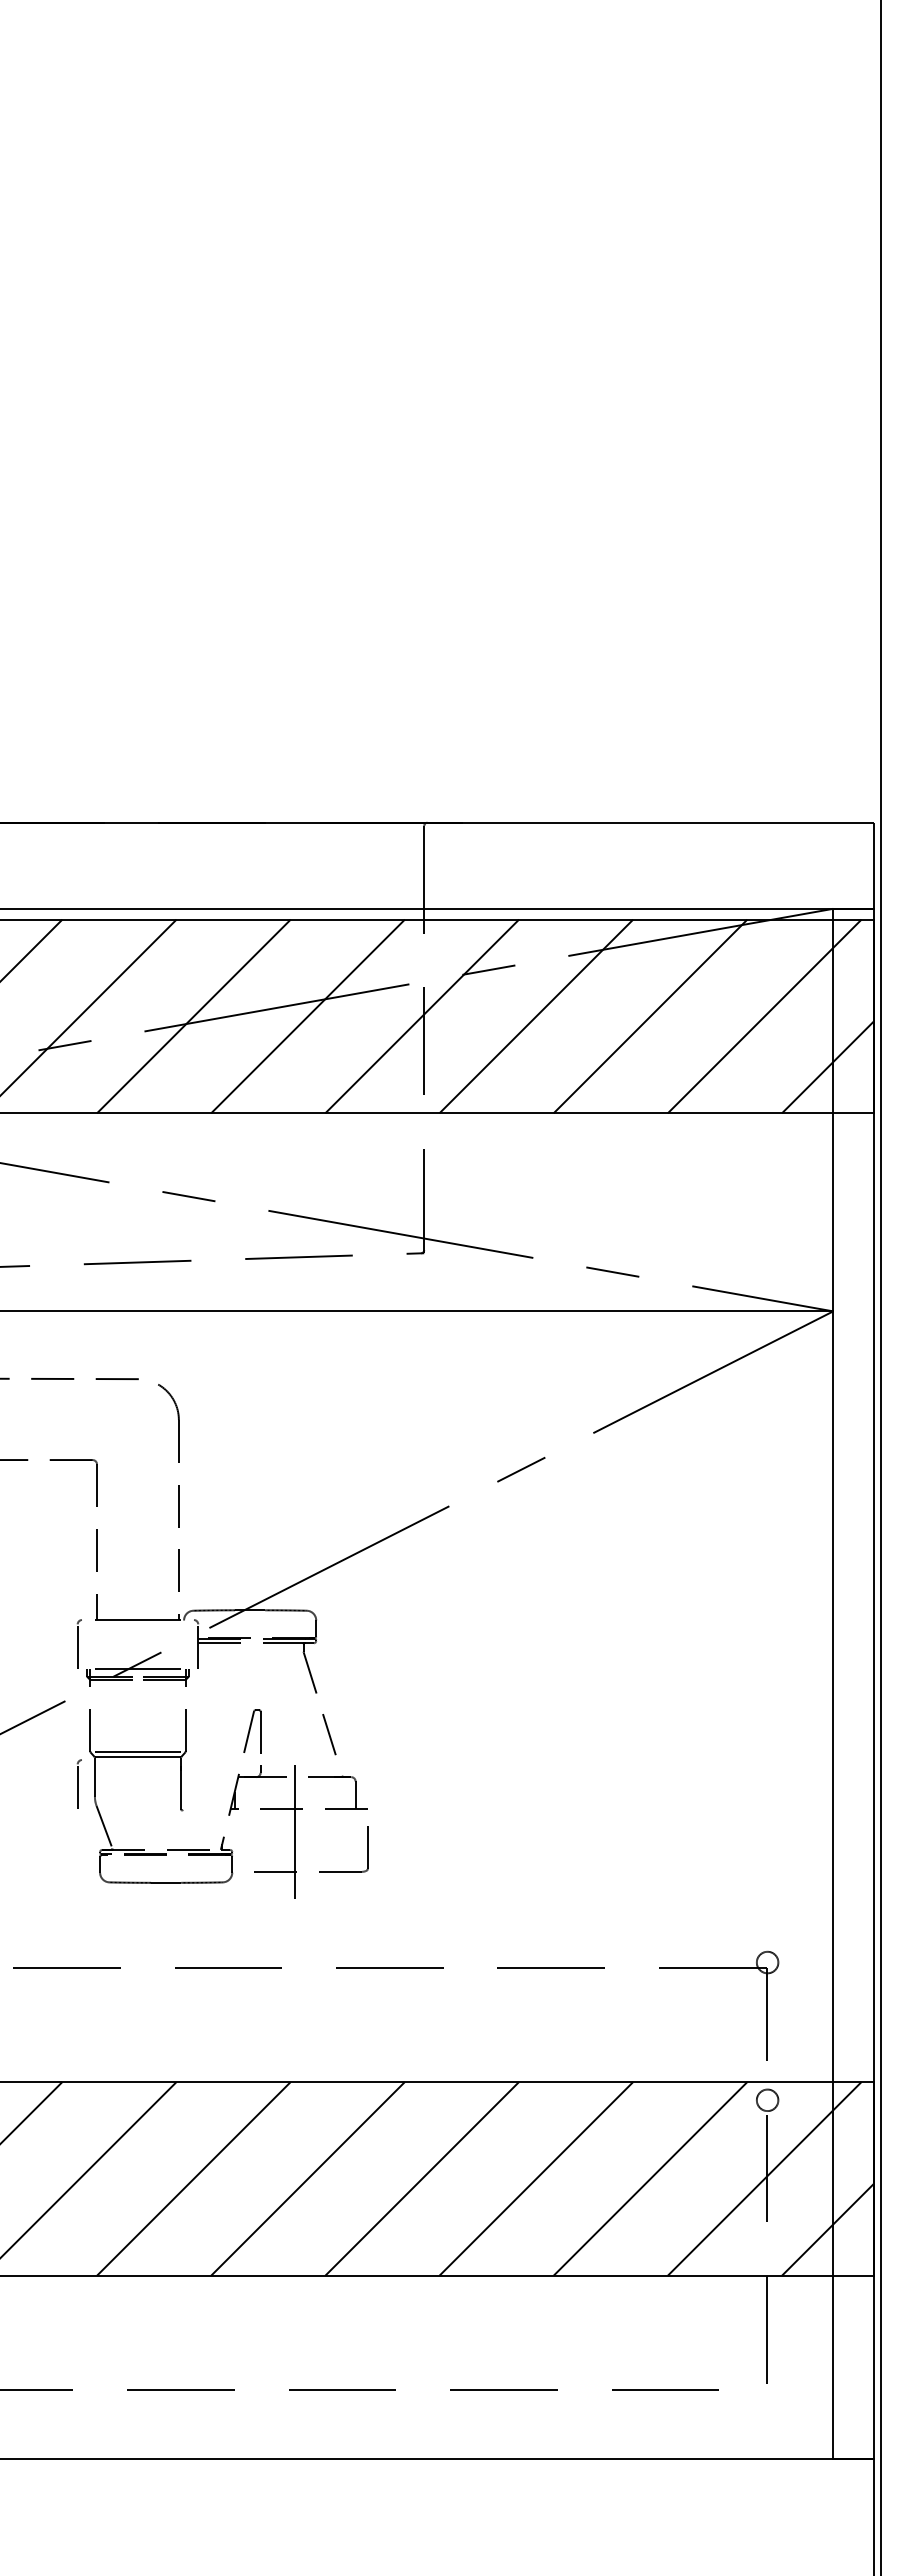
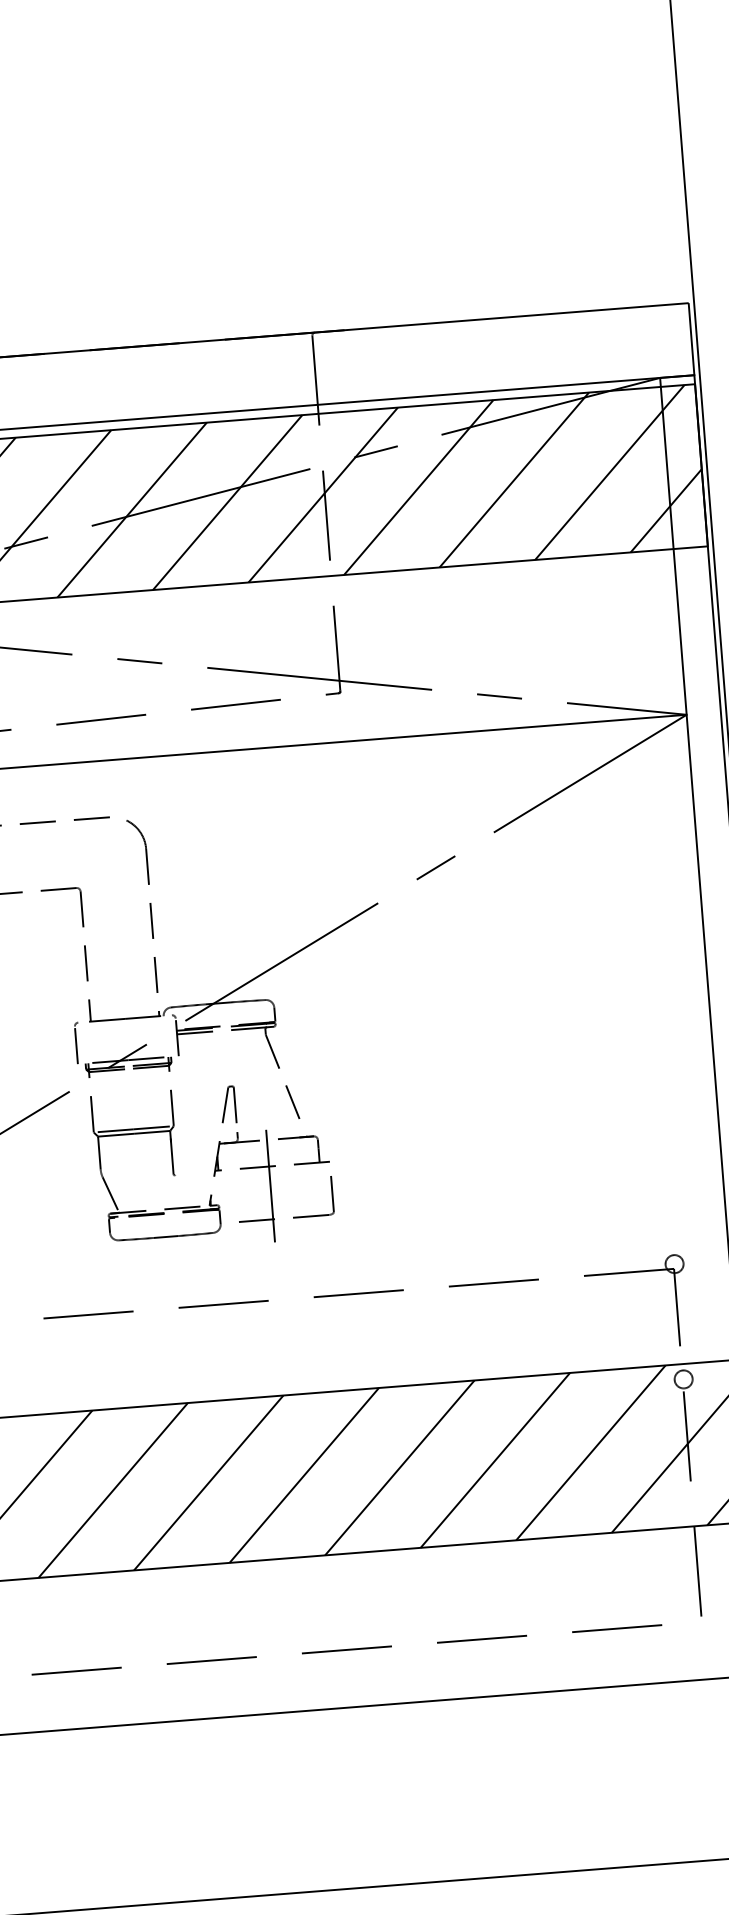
part: (78, 1783) -> (86, 1159), removed

